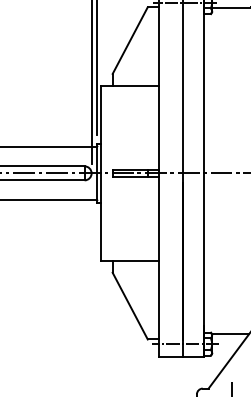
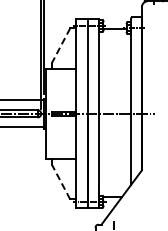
line: (128, 40) -> (60, 45), solid -> dashed
line: (128, 304) -> (60, 181), solid -> dashed

